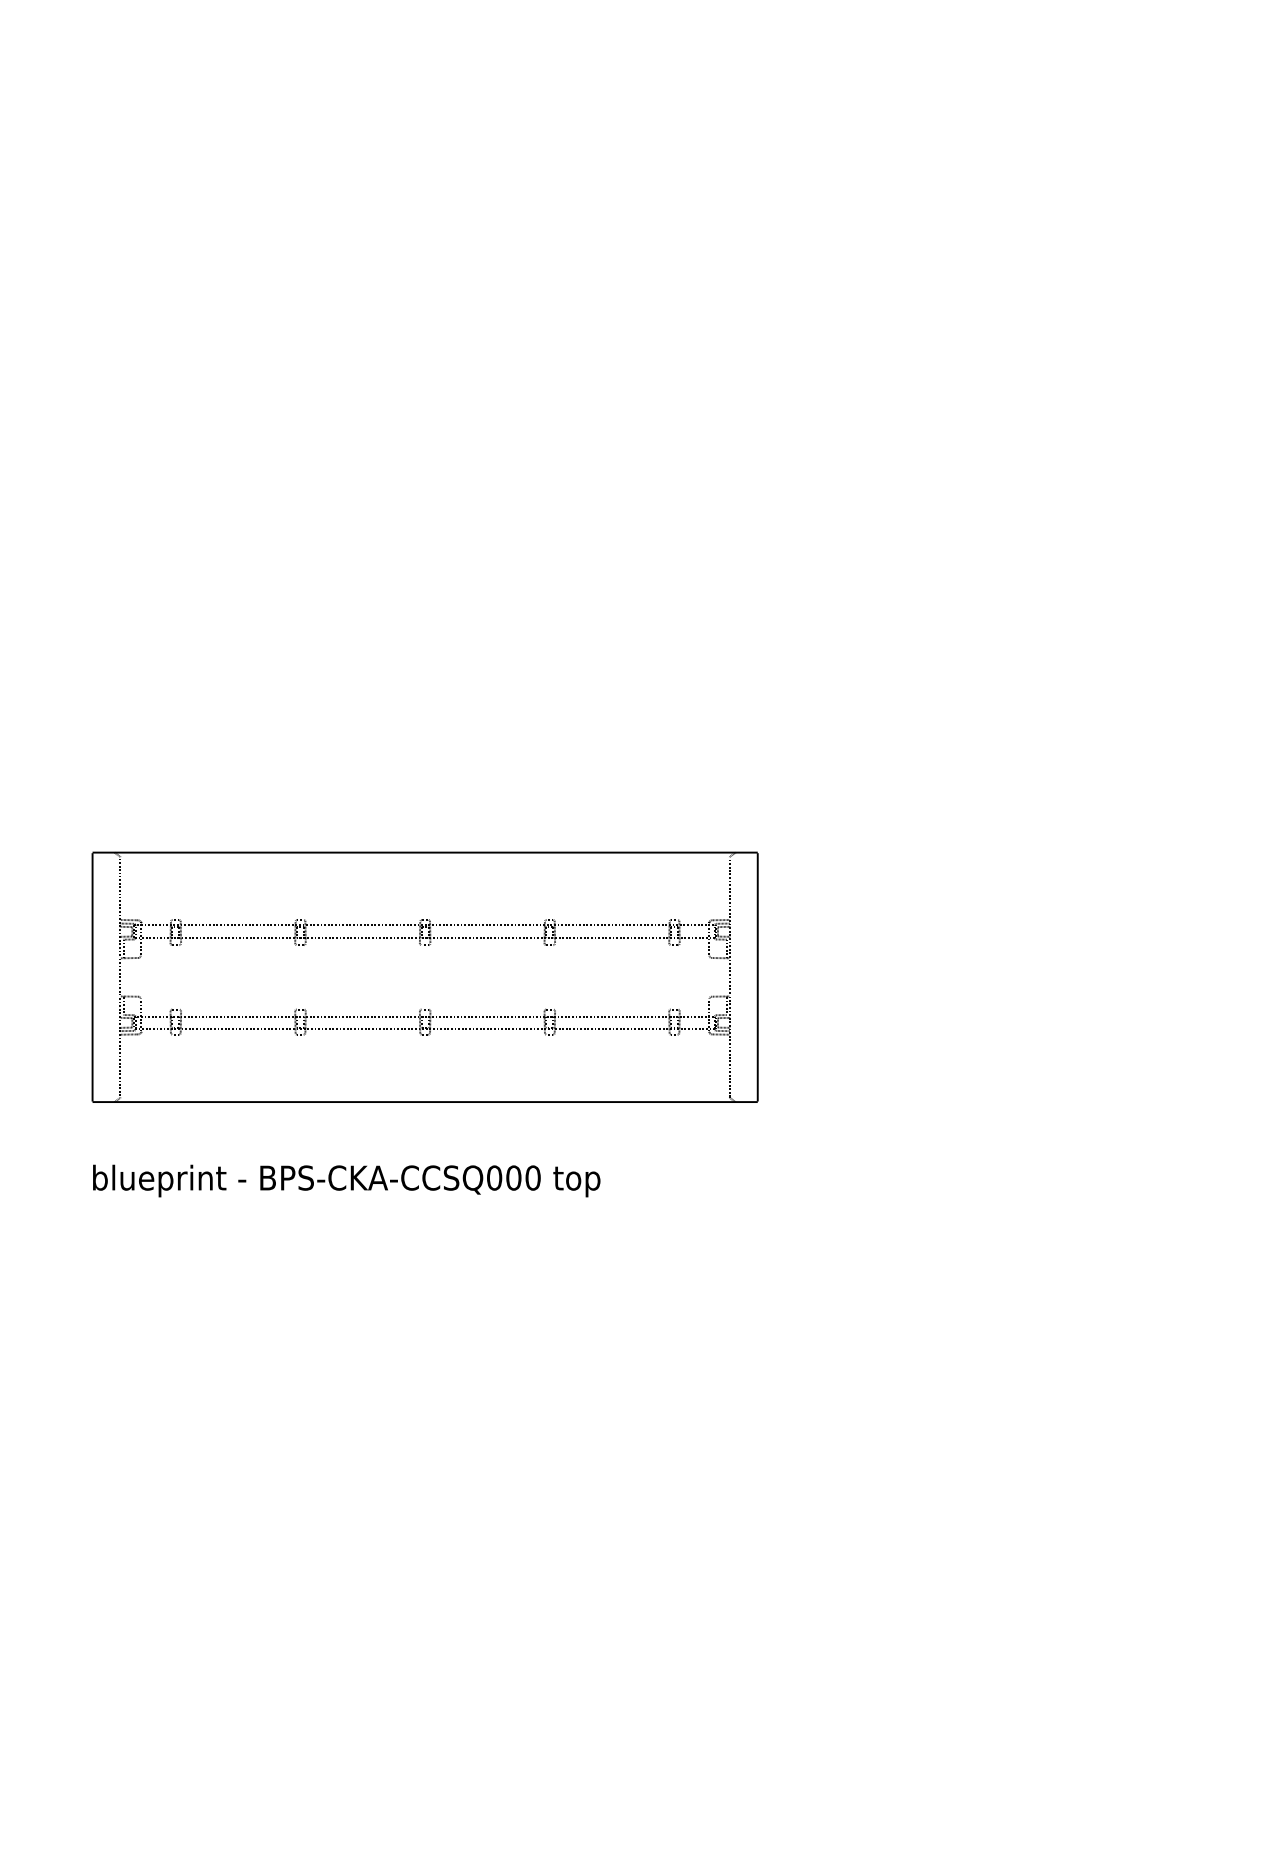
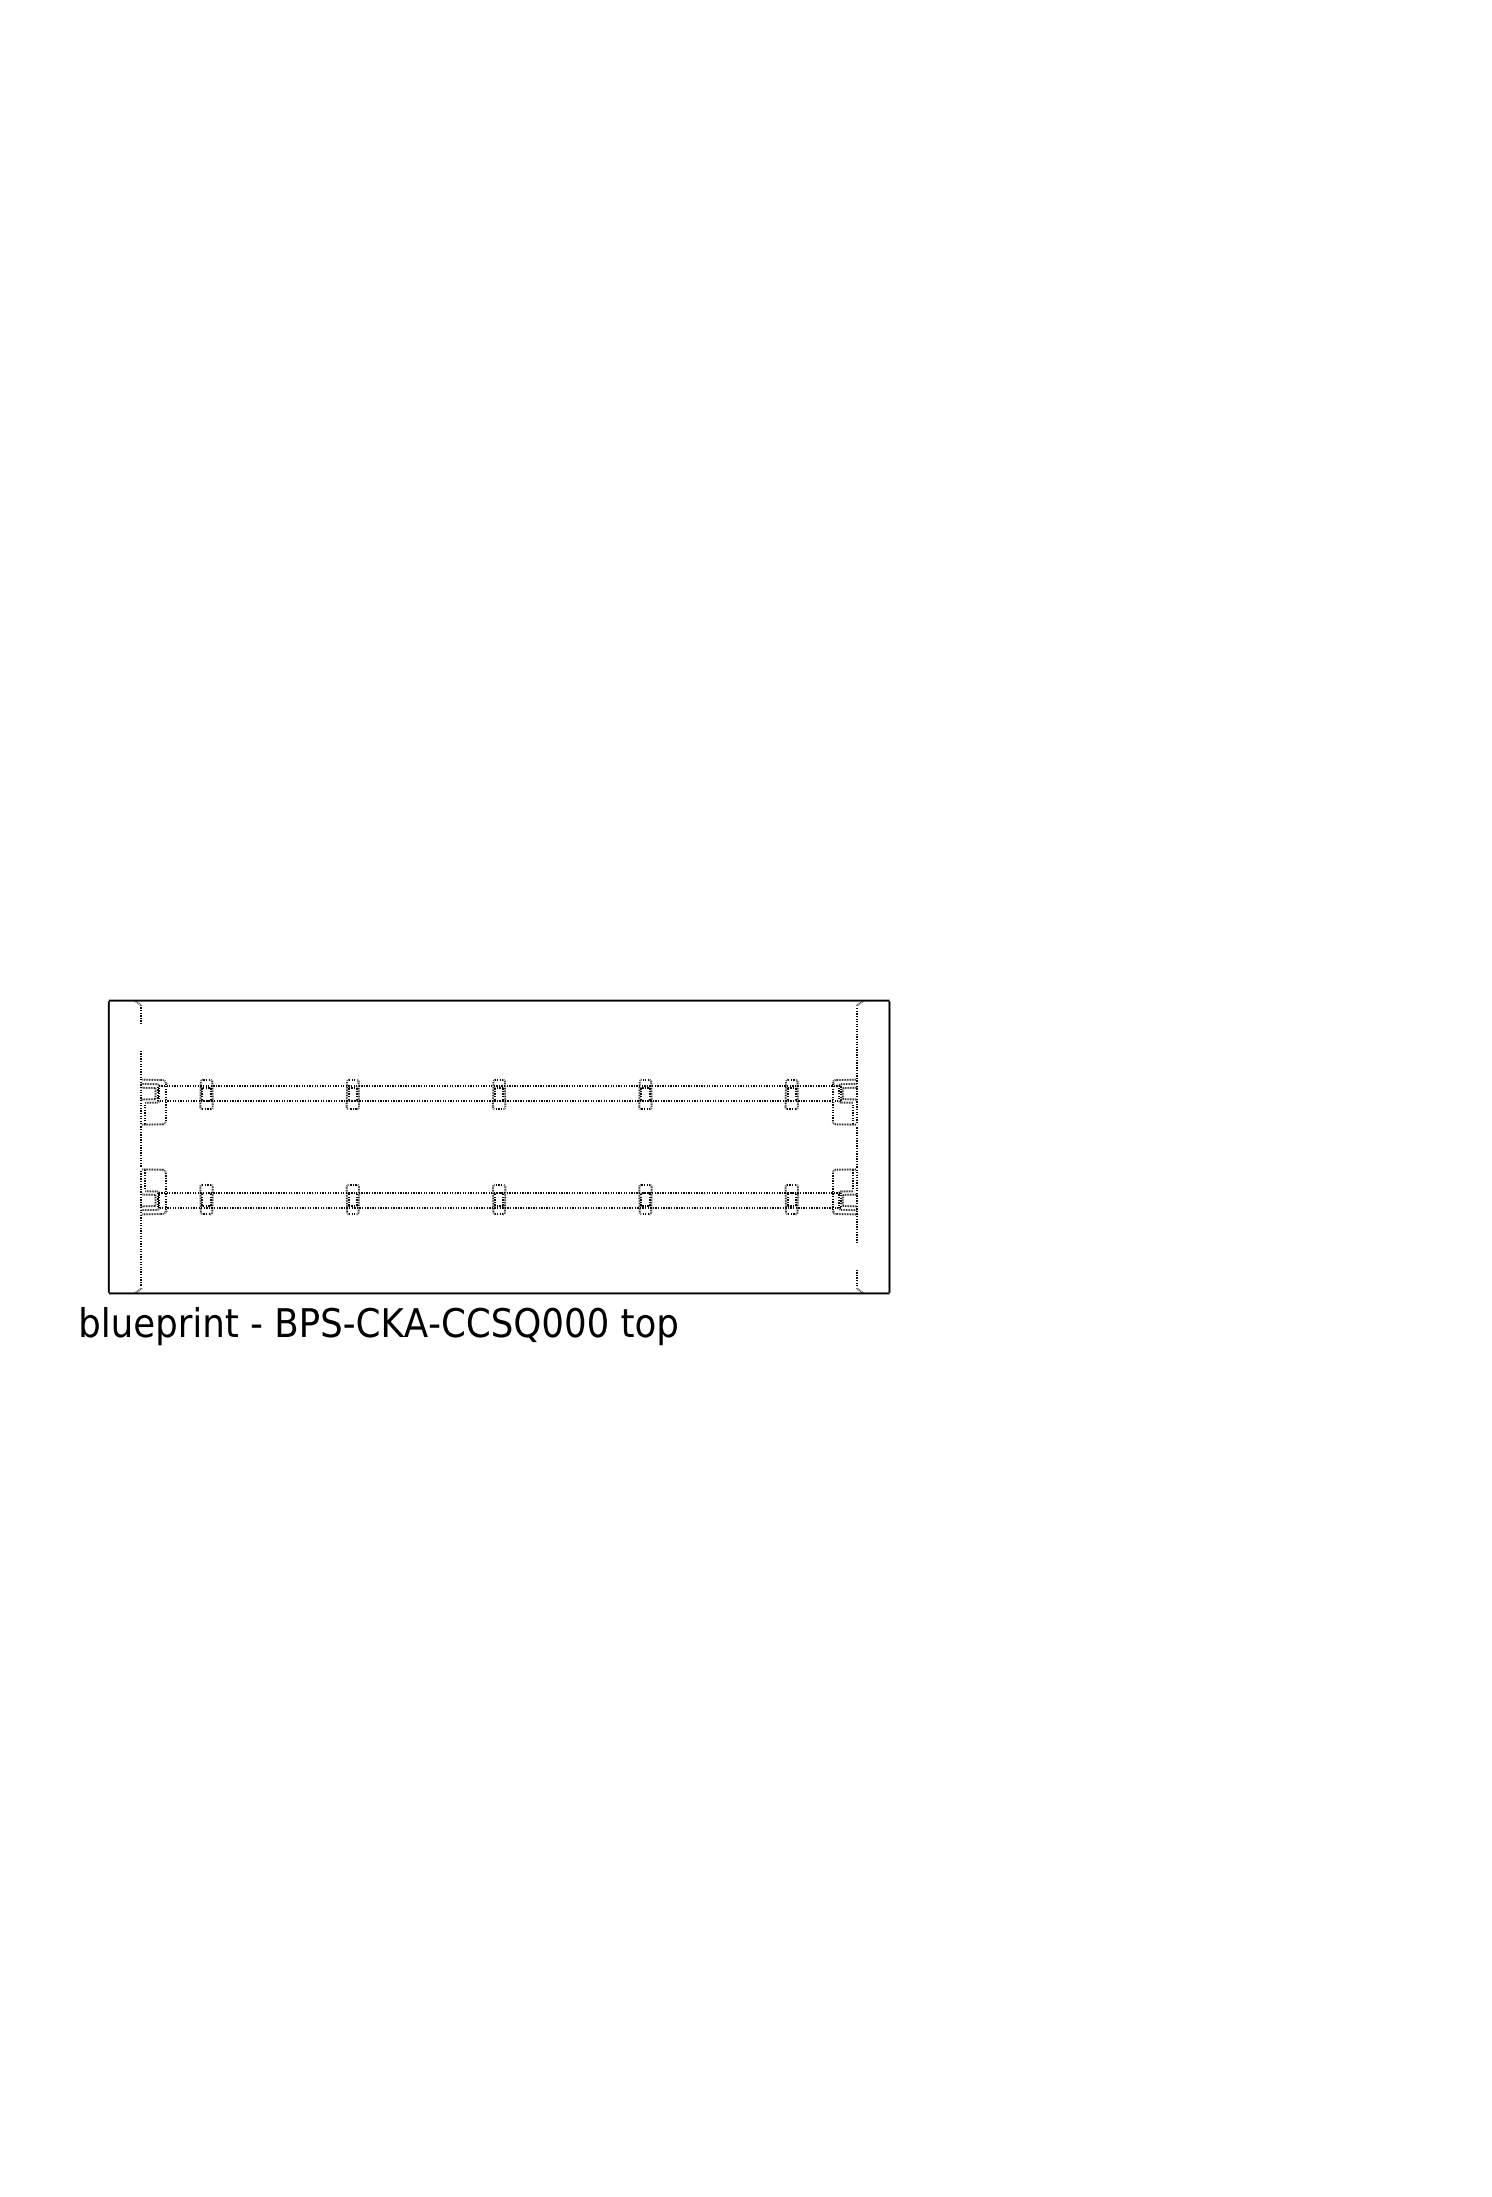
line: (120, 883) -> (141, 1036), removed
line: (729, 1070) -> (856, 1256), removed
text: (346, 1181) -> (378, 1326), moved

